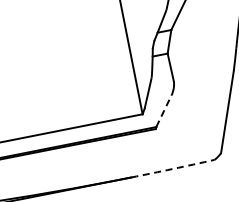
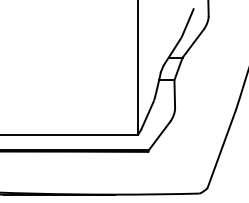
line: (163, 110) -> (159, 135), dashed -> solid
arc: (173, 169) -> (157, 194), dashed -> solid

